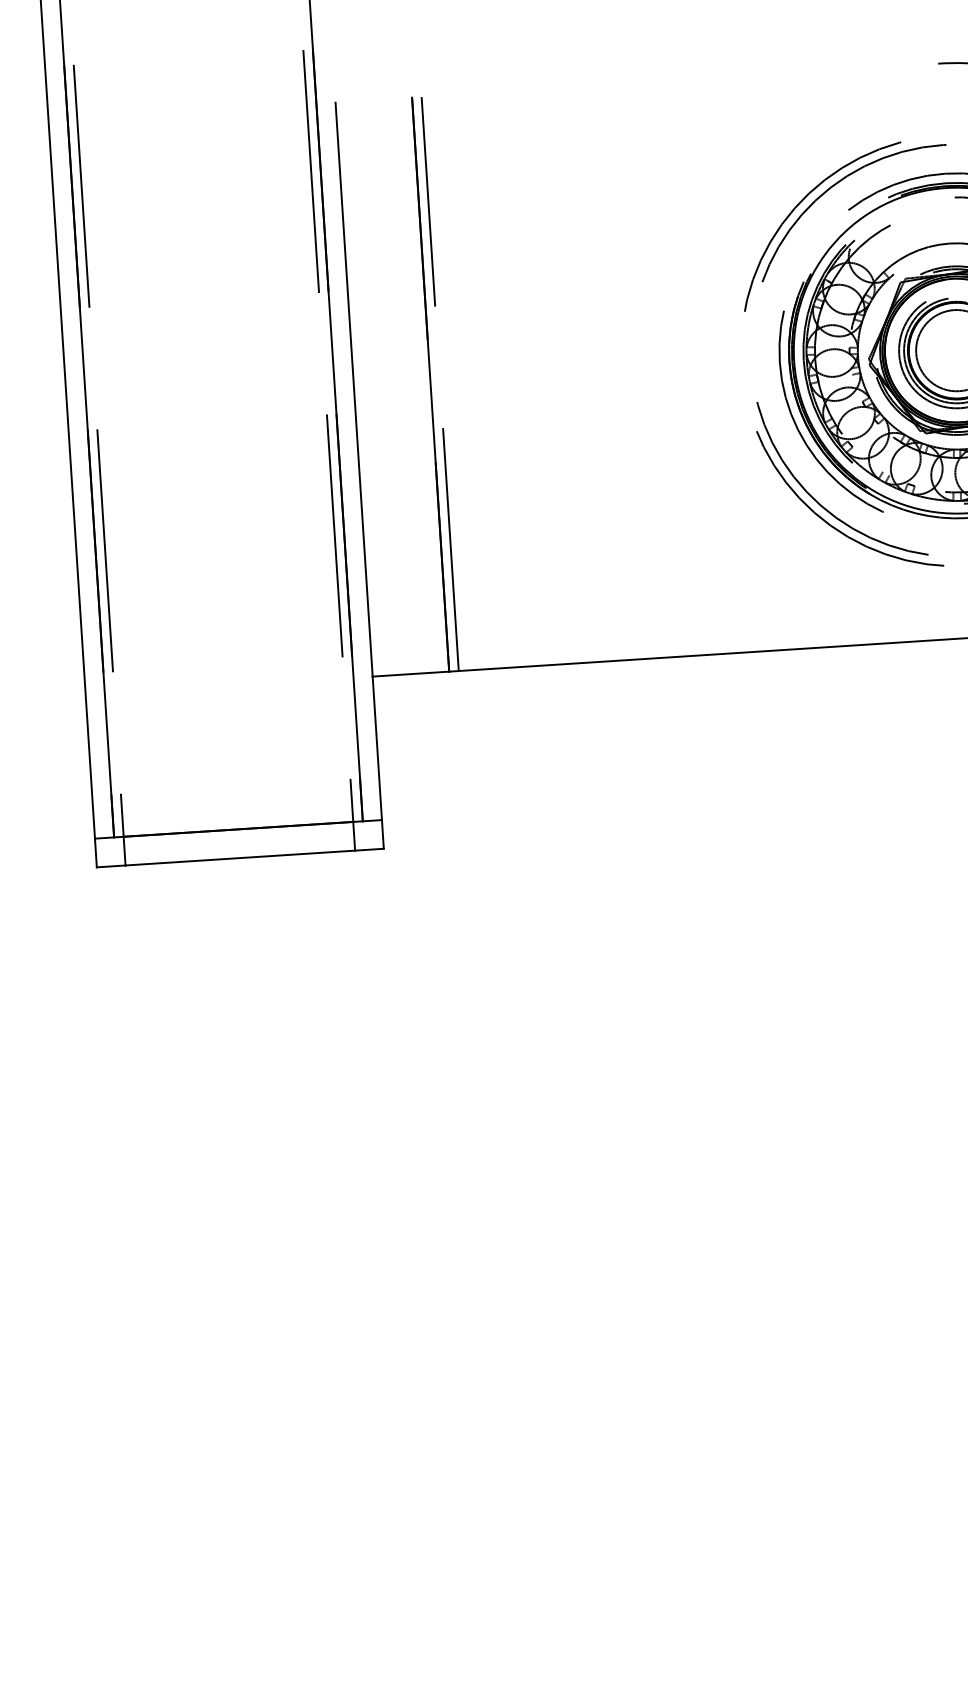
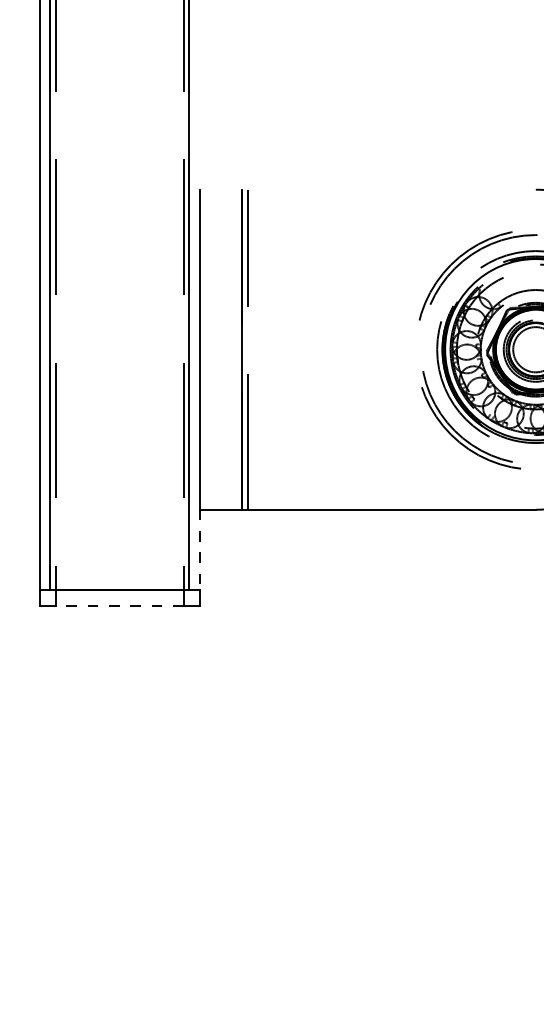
line: (376, 749) -> (199, 550), solid -> dashed
line: (239, 857) -> (119, 605), solid -> dashed

